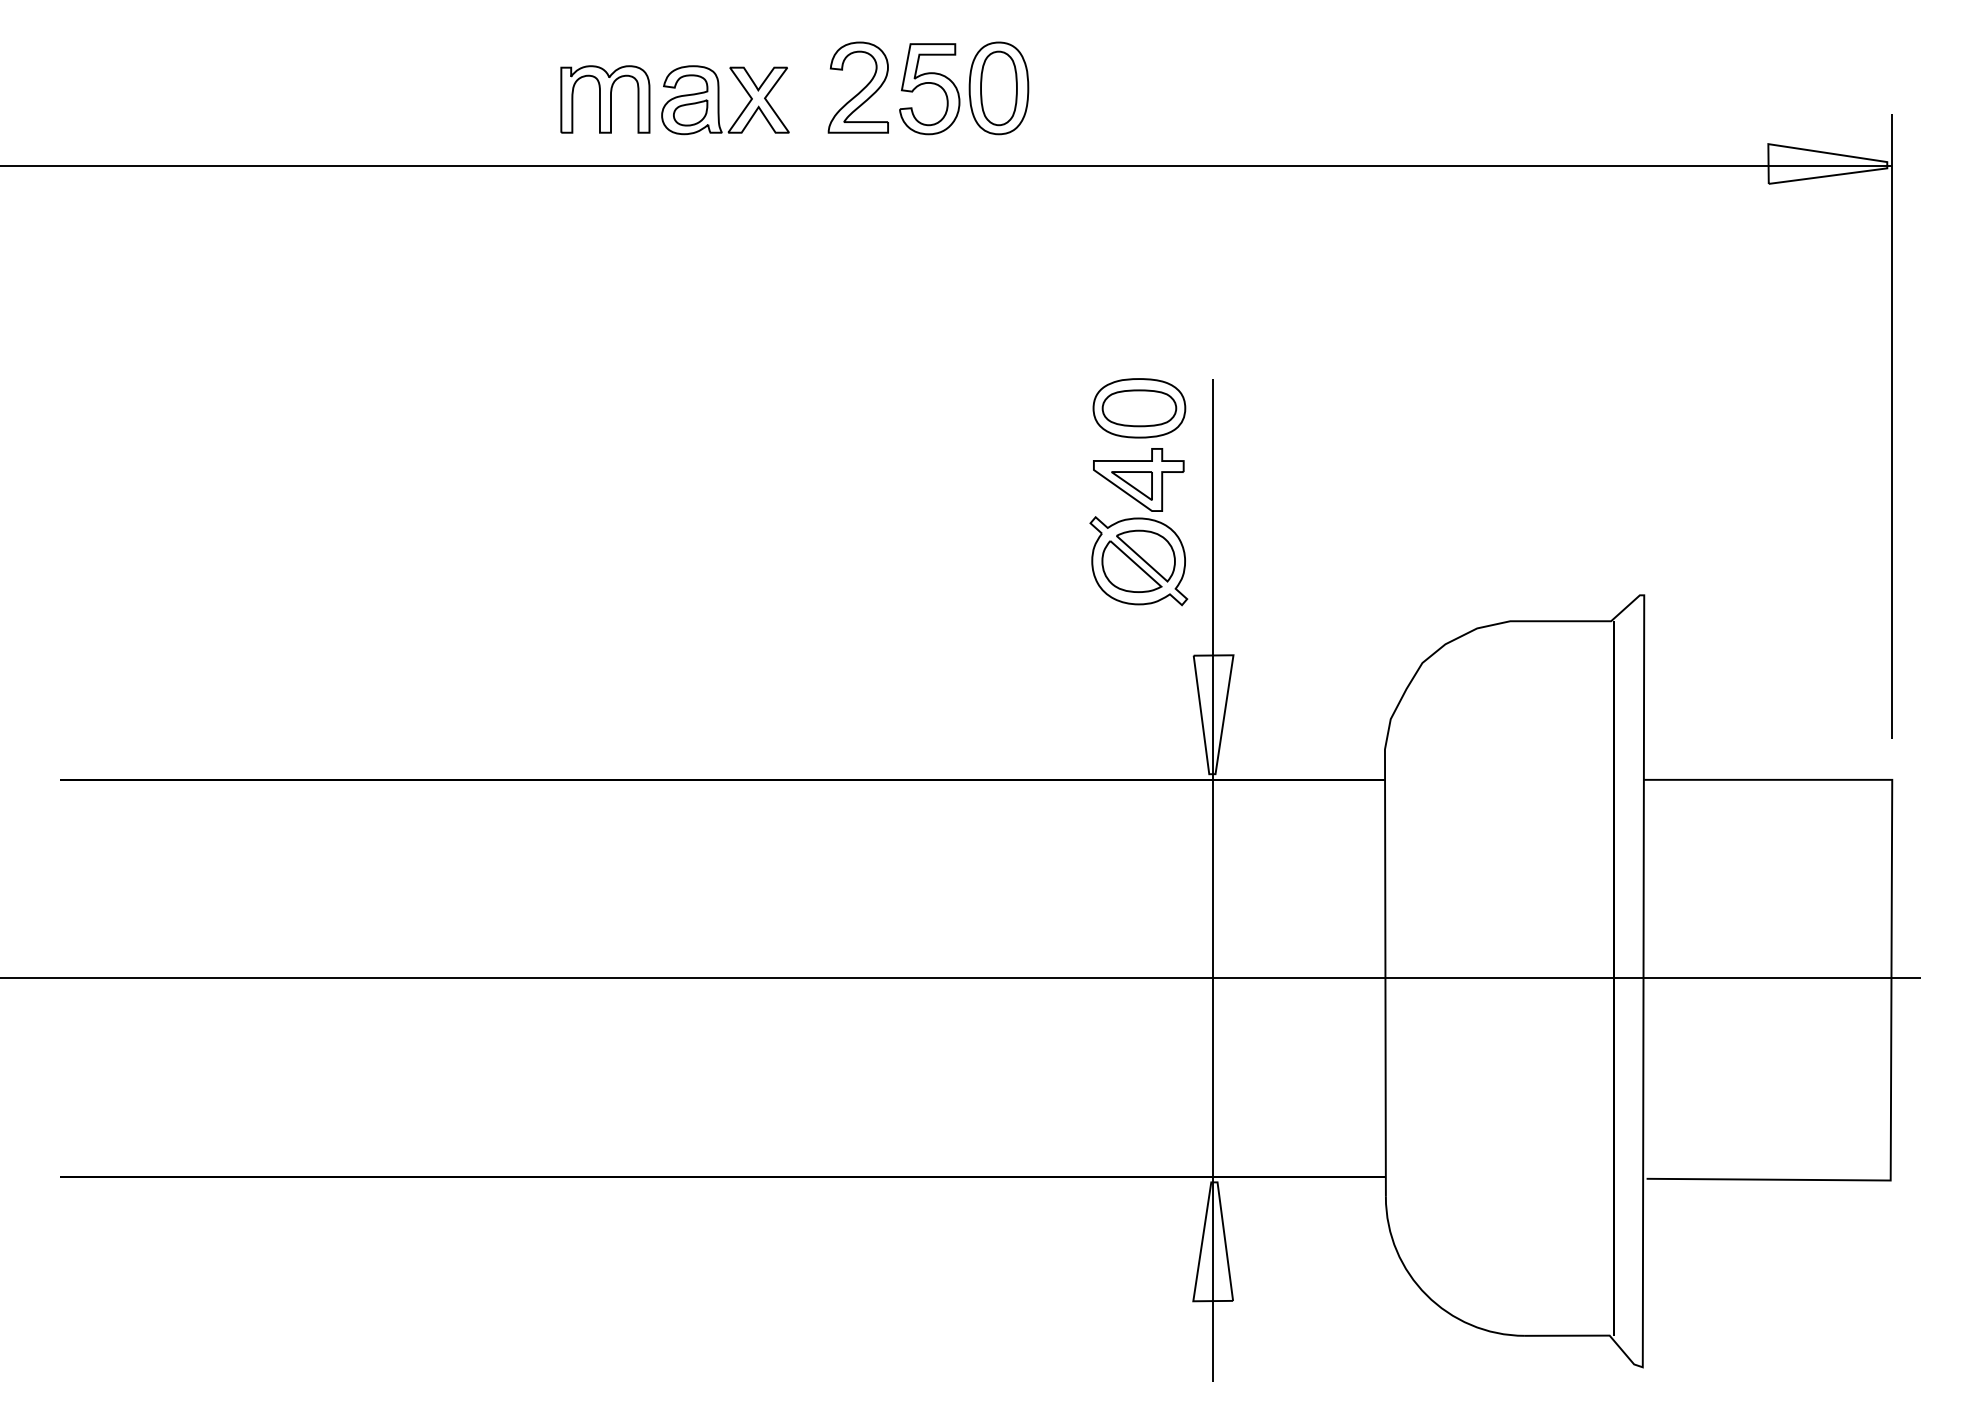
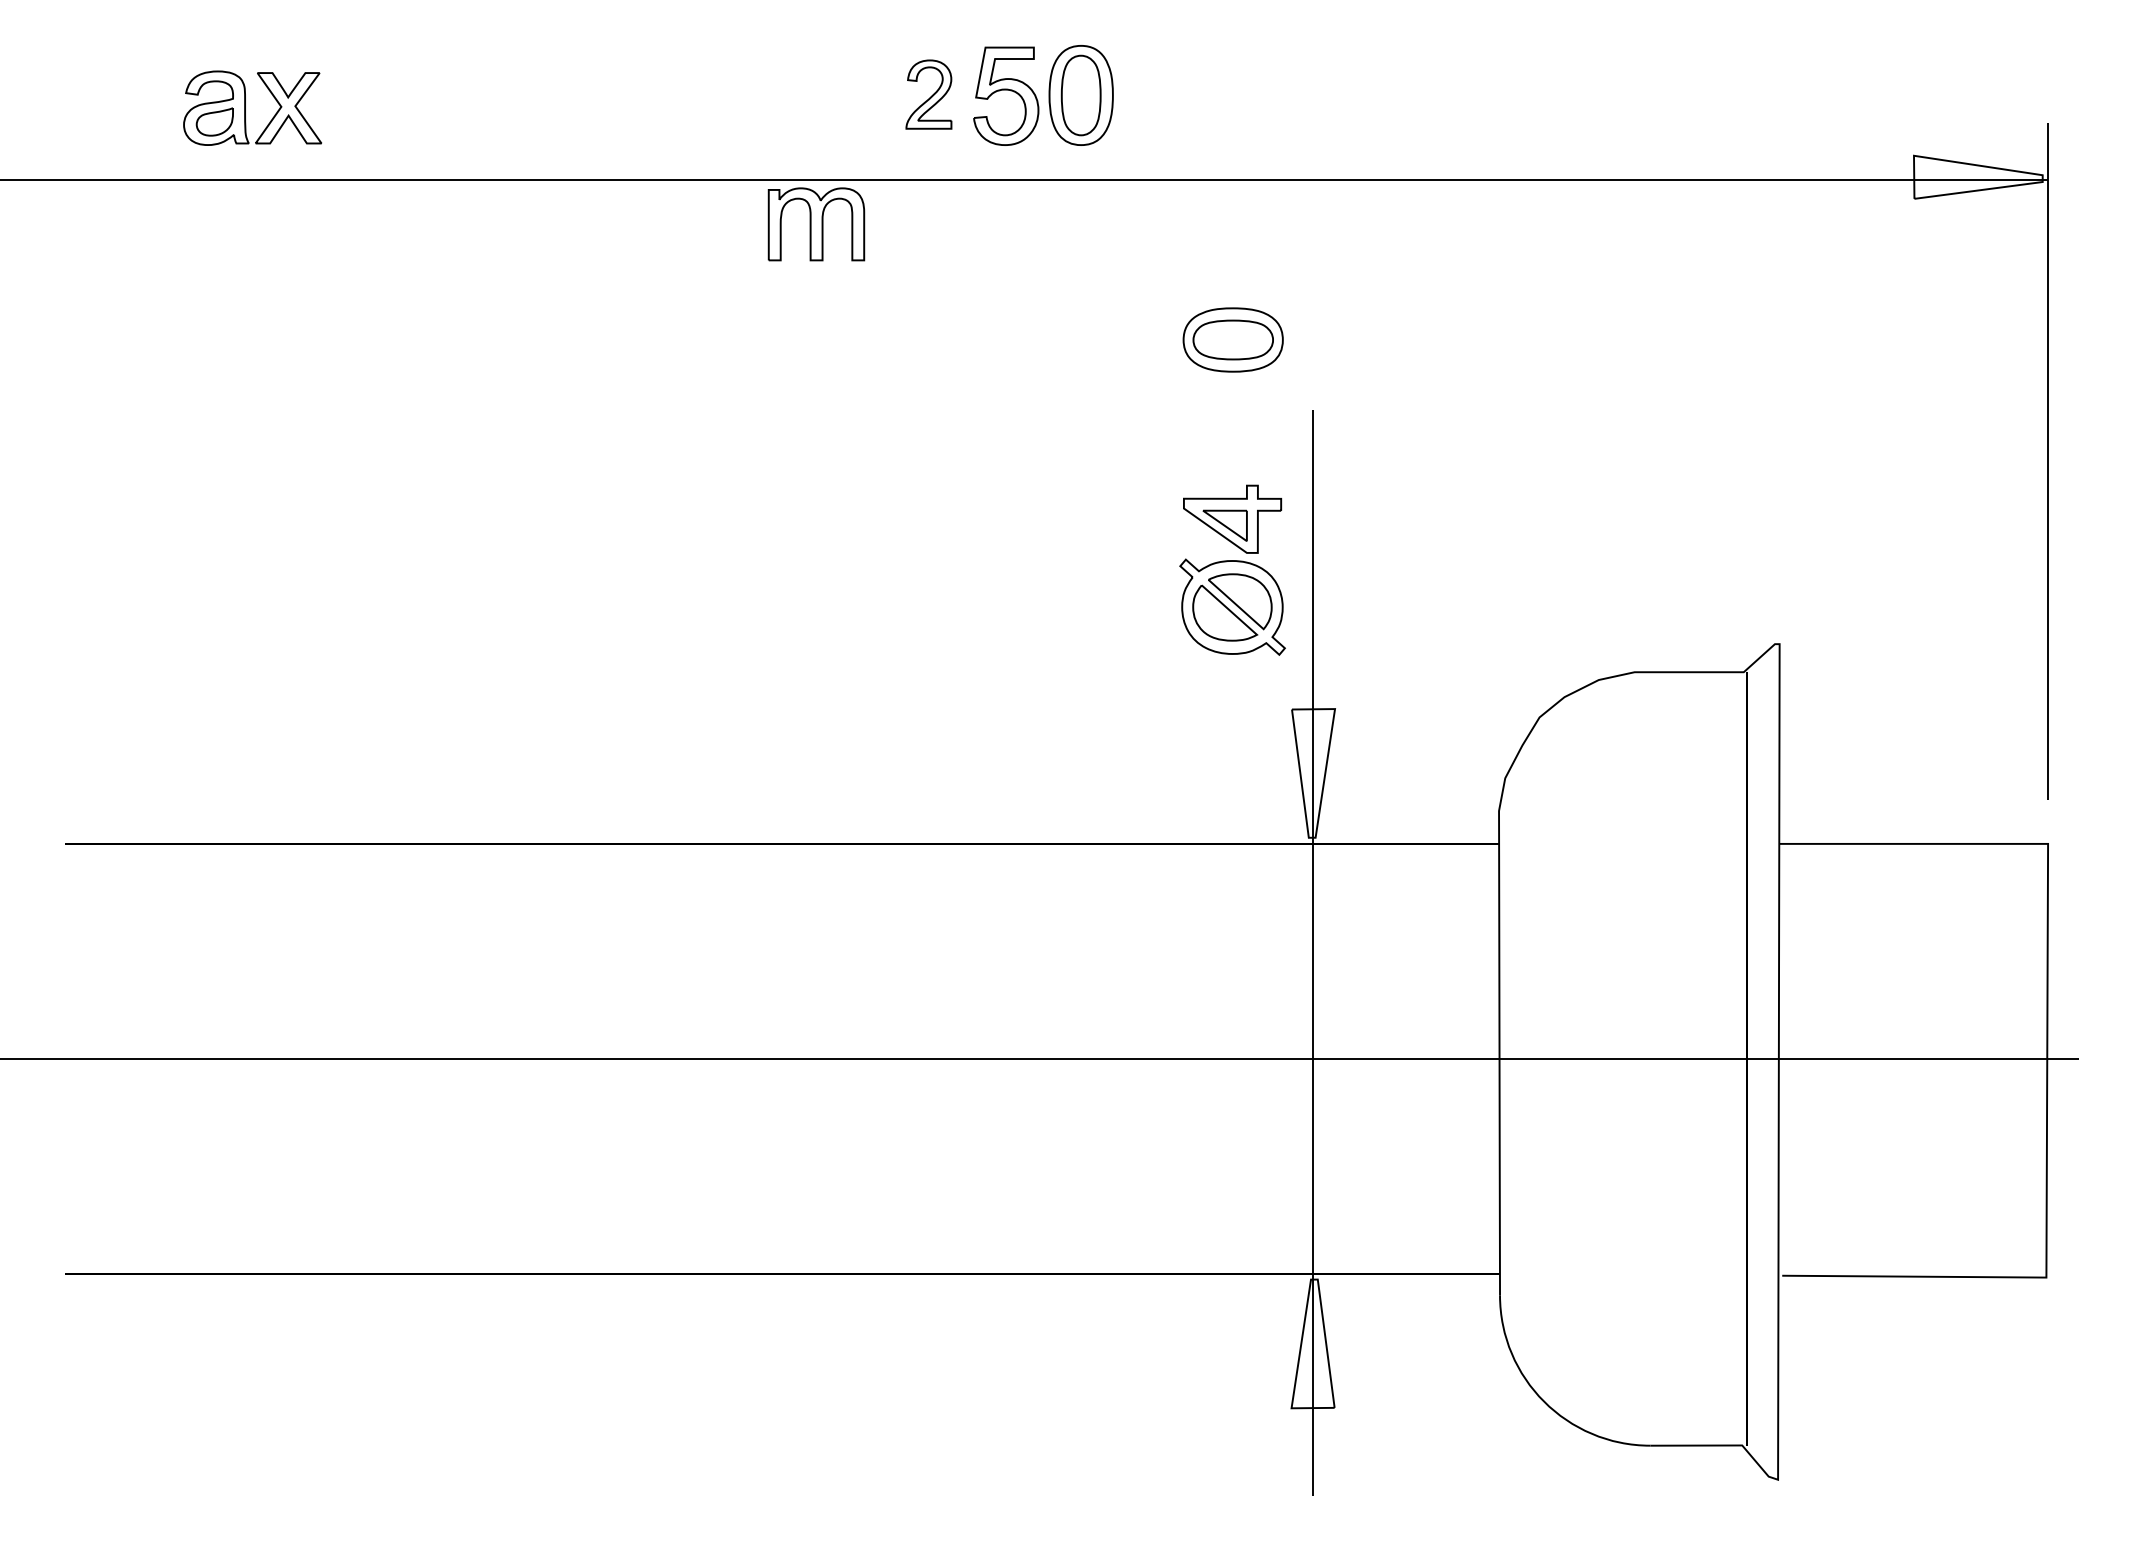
part: (857, 87) -> (928, 94), size x0.7
part: (605, 99) -> (816, 224), moved
part: (725, 100) -> (252, 108), moved
part: (1139, 408) -> (1233, 340), moved

